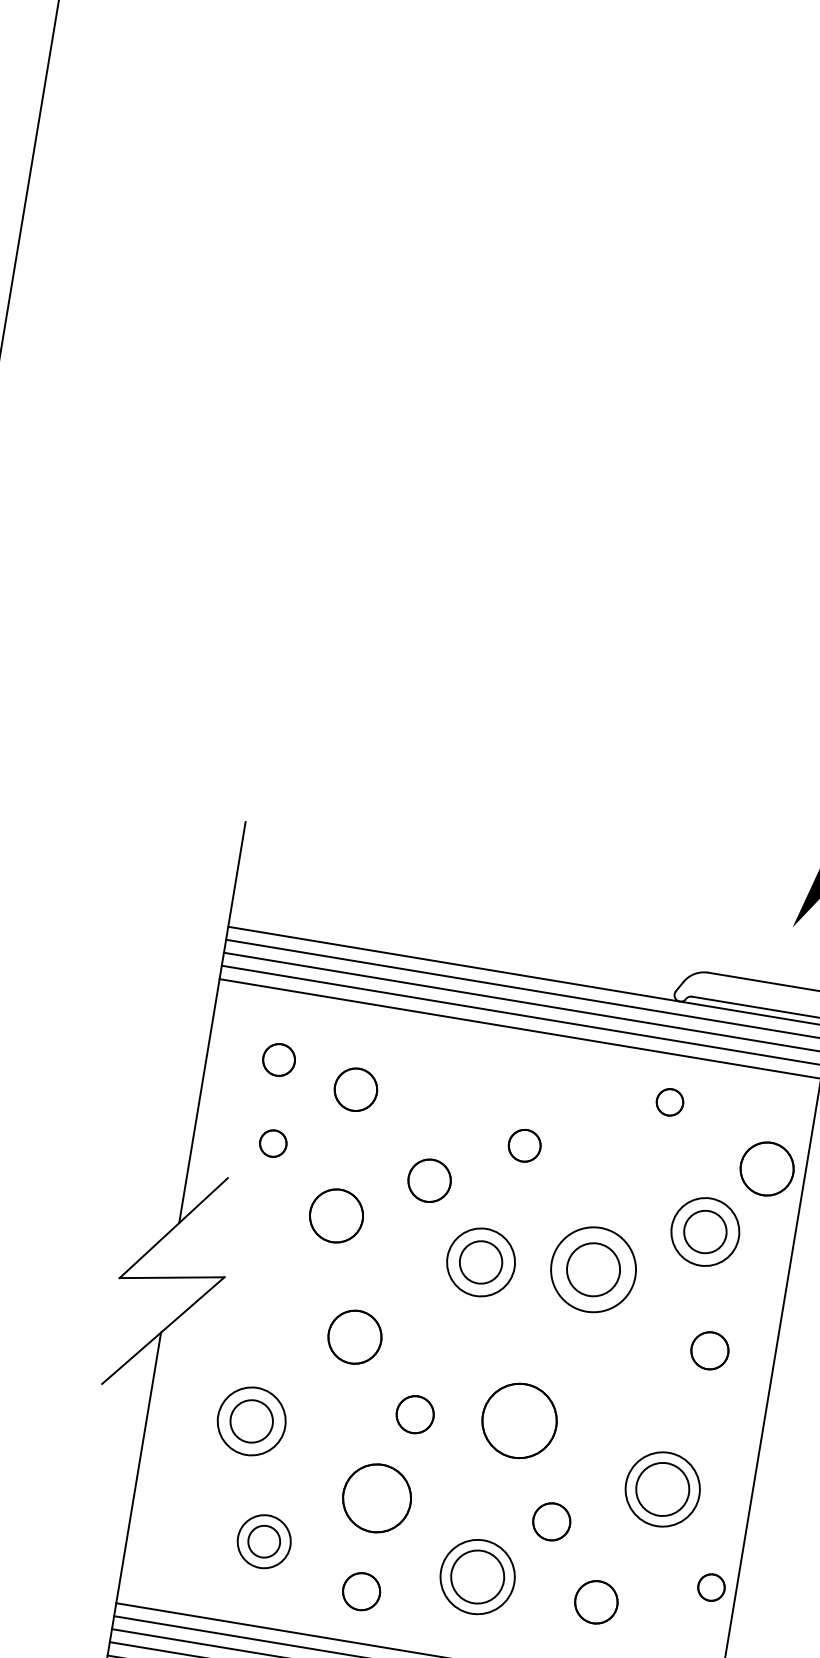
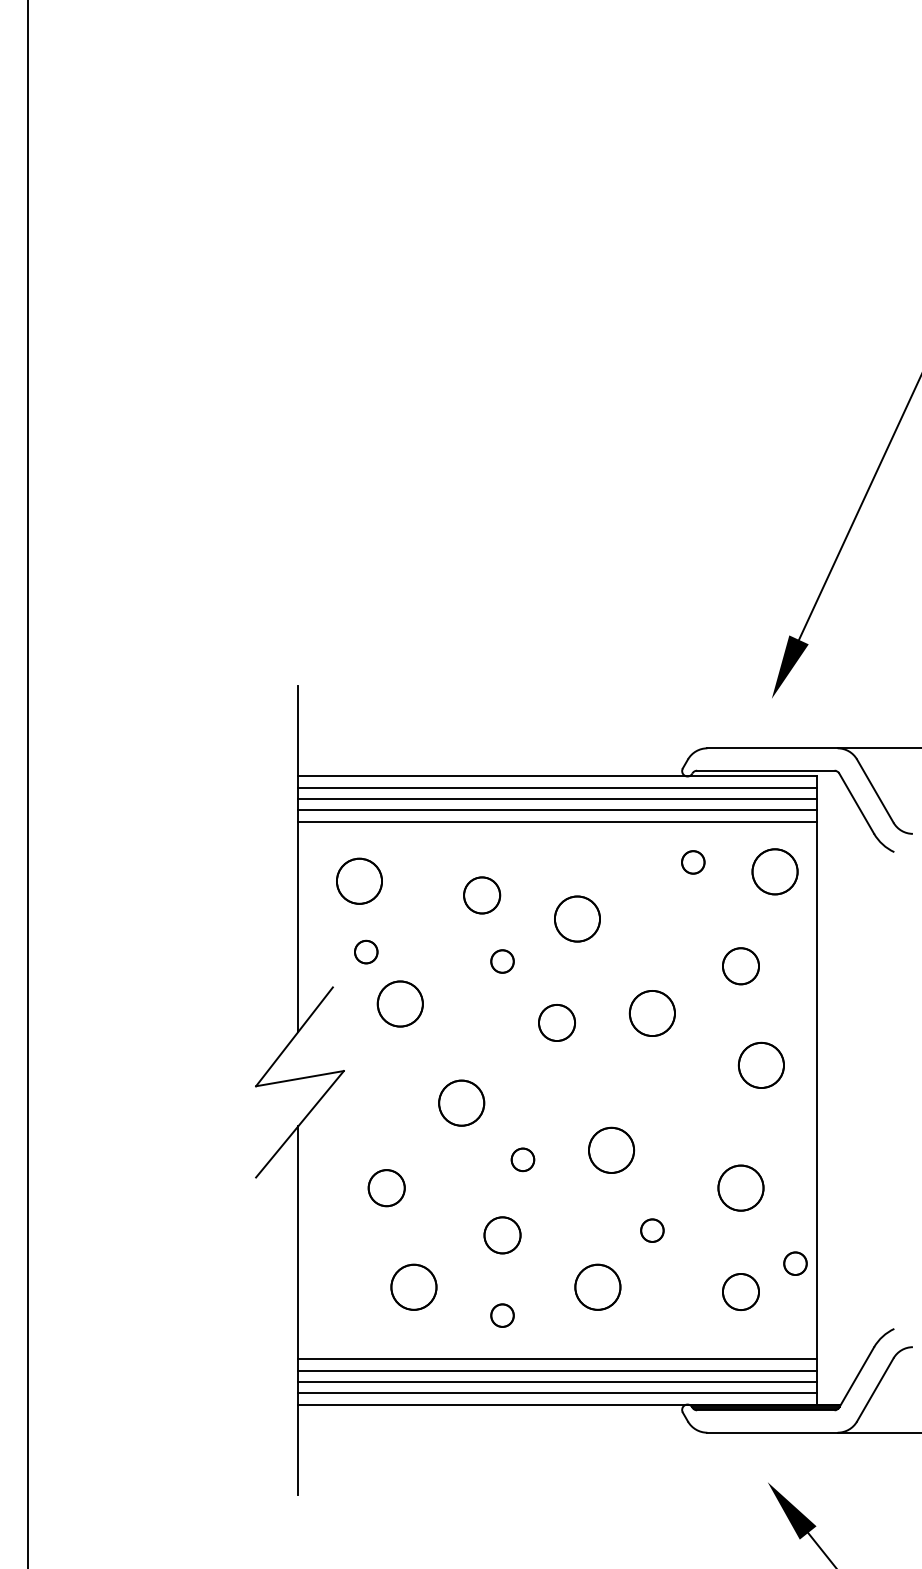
circle: (279, 1059) -> (359, 880), size x1.67
circle: (356, 1089) -> (482, 895), moved
circle: (524, 1145) -> (577, 918), size x1.67
circle: (766, 1168) -> (774, 871), moved
circle: (429, 1180) -> (502, 961), size x0.62
circle: (335, 1215) -> (399, 1003), moved
circle: (704, 1232) -> (740, 966), size x0.62
circle: (481, 1262) -> (557, 1022), size x0.62
circle: (592, 1269) -> (651, 1013), size x0.62
circle: (709, 1349) -> (760, 1064), size x1.43
part: (414, 1414) -> (522, 1159), size x0.71
circle: (519, 1419) -> (611, 1149), size x0.71
circle: (251, 1421) -> (386, 1188), size x0.62
circle: (662, 1488) -> (740, 1187), size x0.71
circle: (376, 1498) -> (502, 1235), size x0.62
circle: (551, 1521) -> (652, 1230), size x0.71
circle: (263, 1540) -> (413, 1286), size x1.67
circle: (477, 1576) -> (597, 1286), size x0.71
circle: (361, 1591) -> (502, 1315), size x0.71
circle: (595, 1601) -> (740, 1291), moved

